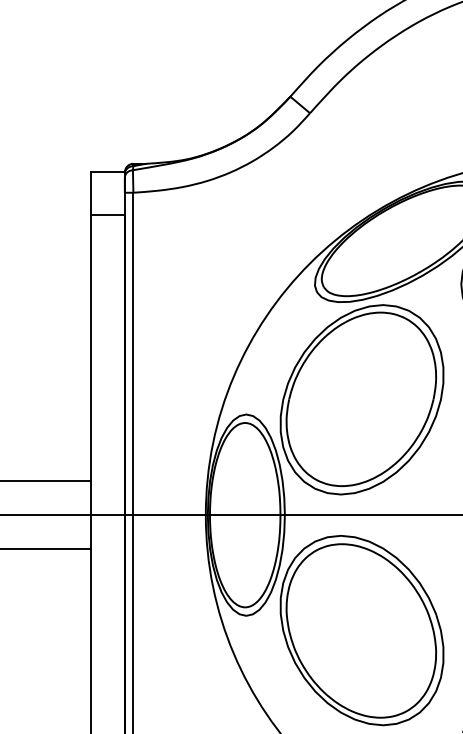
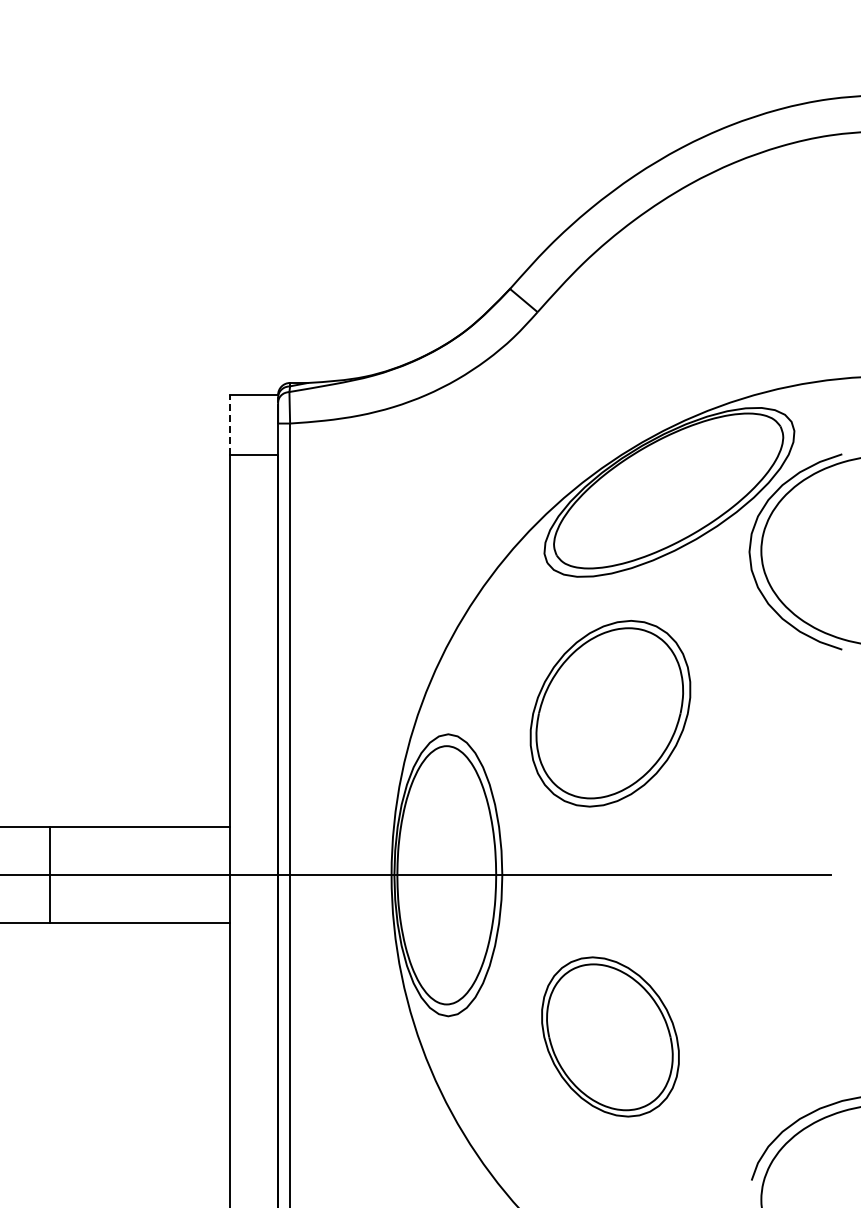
line: (90, 193) -> (230, 424), solid -> dashed
part: (362, 399) -> (610, 713), size x0.7
part: (362, 630) -> (610, 1036), size x0.6

